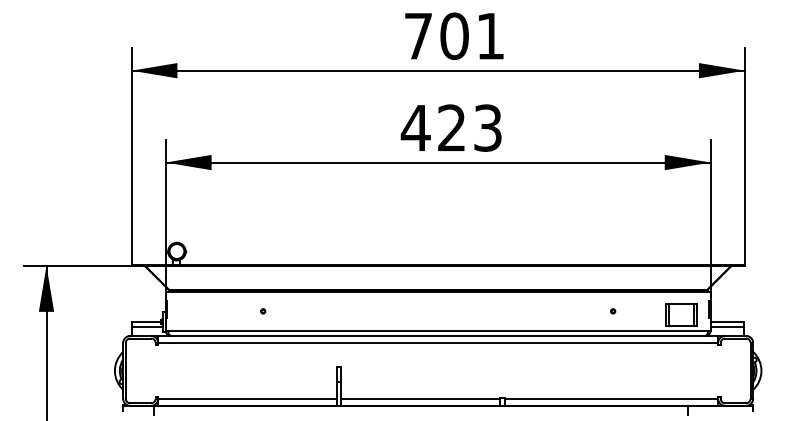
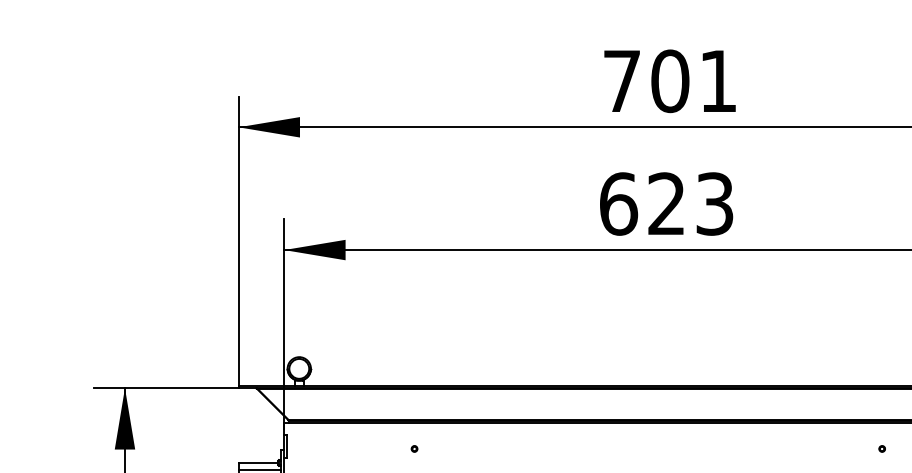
text: (415, 127) -> (618, 203), 423 -> 623

